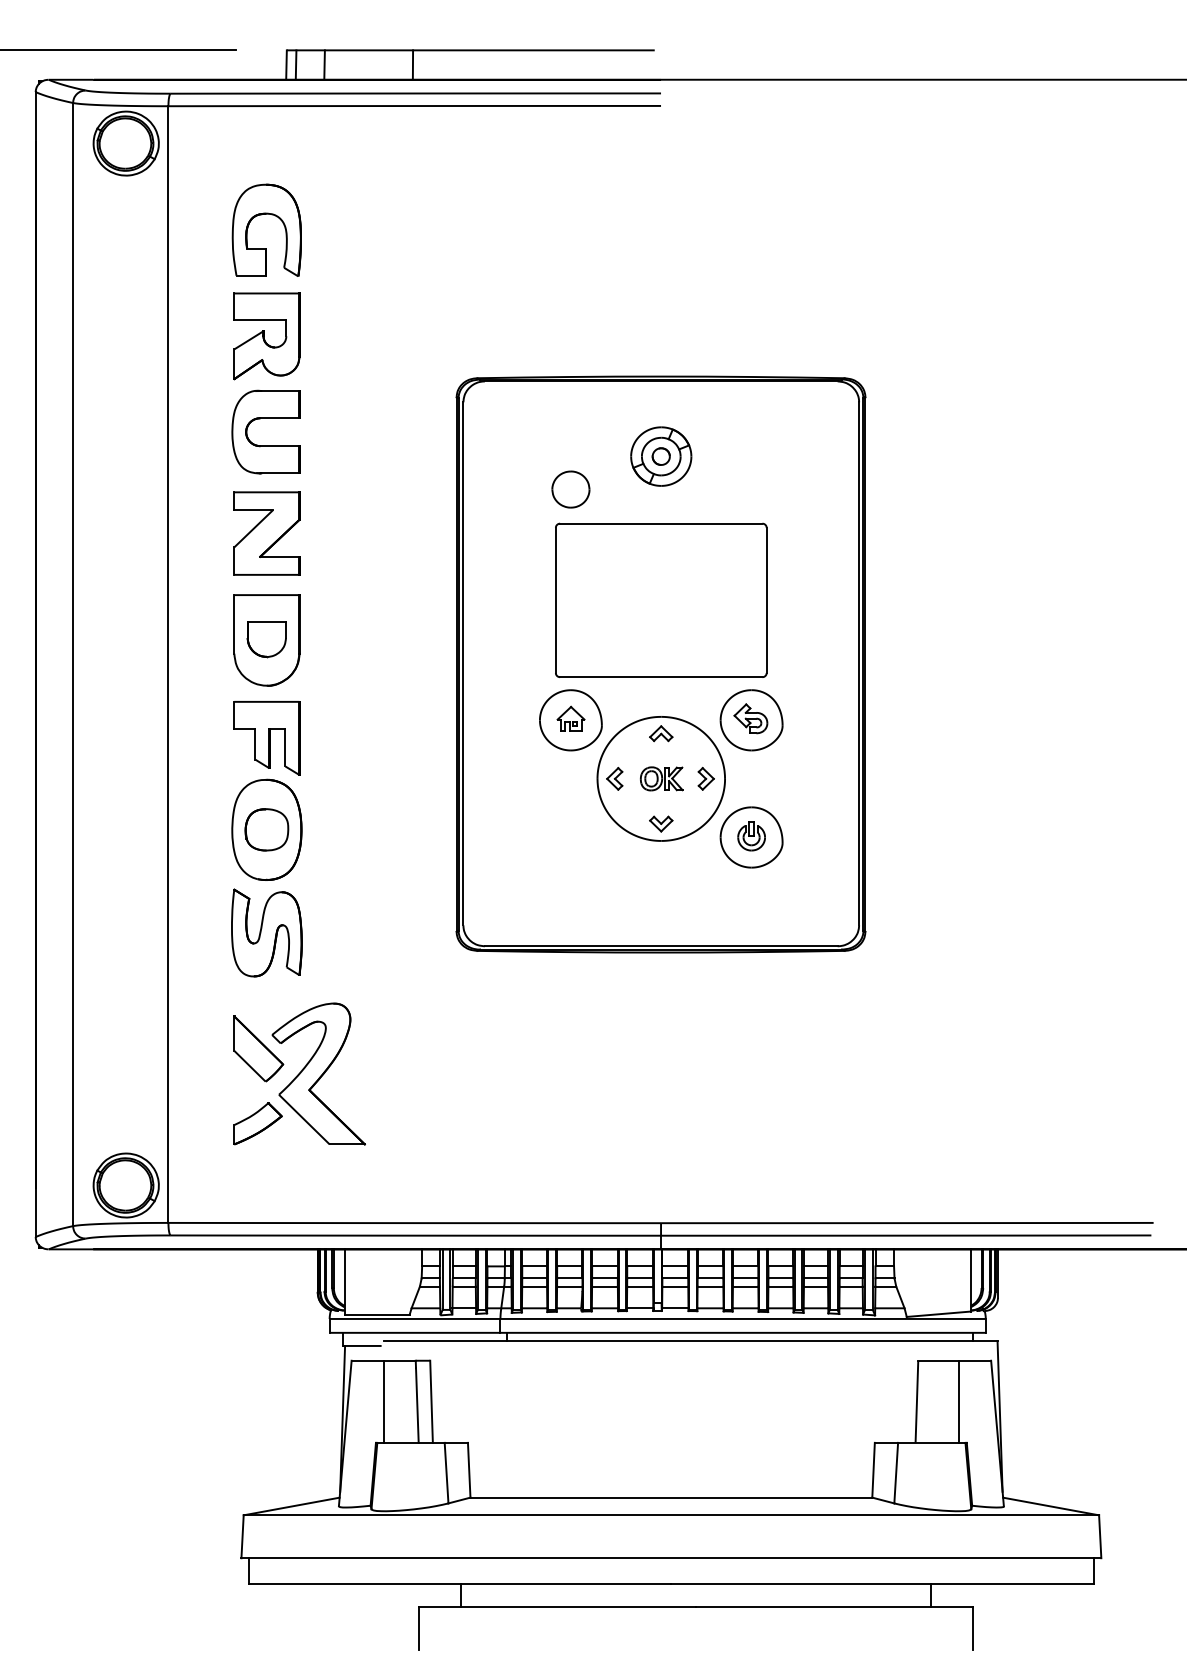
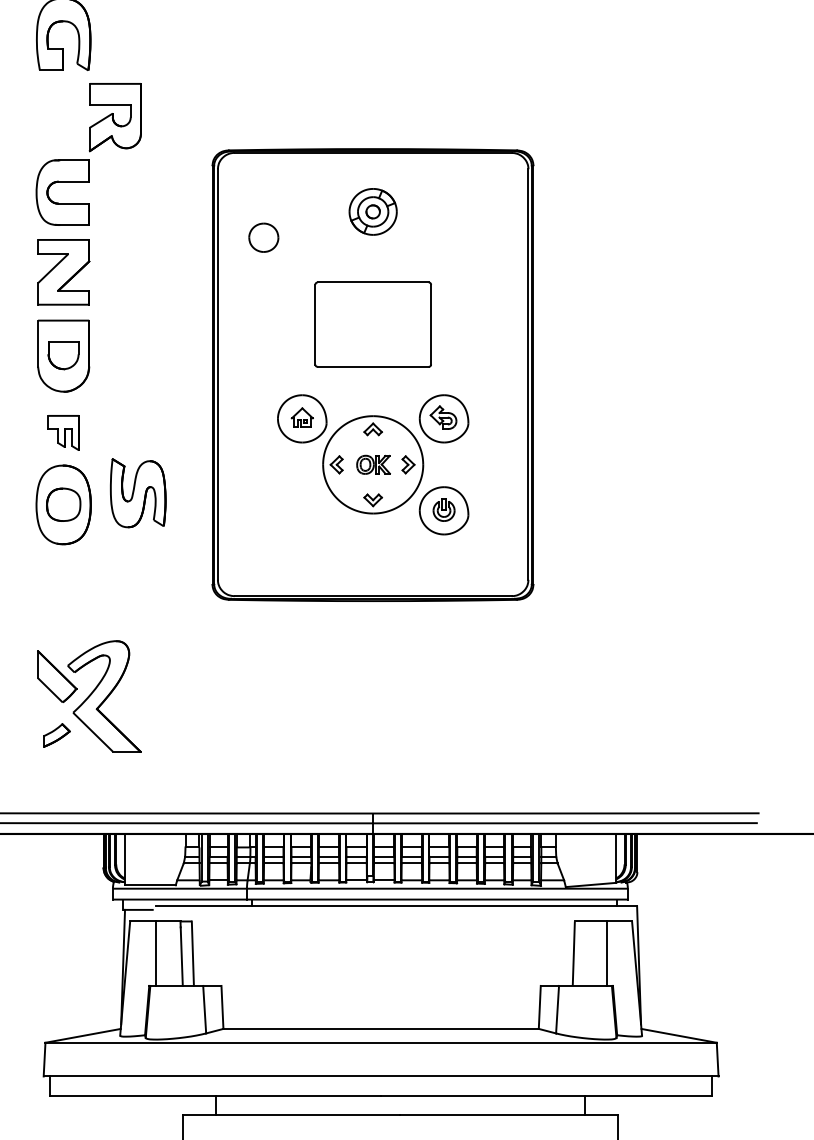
part: (266, 336) -> (115, 117), moved
part: (570, 489) -> (263, 237), moved
part: (661, 599) -> (373, 324), size x0.7
part: (266, 738) -> (63, 433), size x0.6
part: (266, 932) -> (137, 492), moved
part: (257, 1123) -> (56, 735), size x0.7

